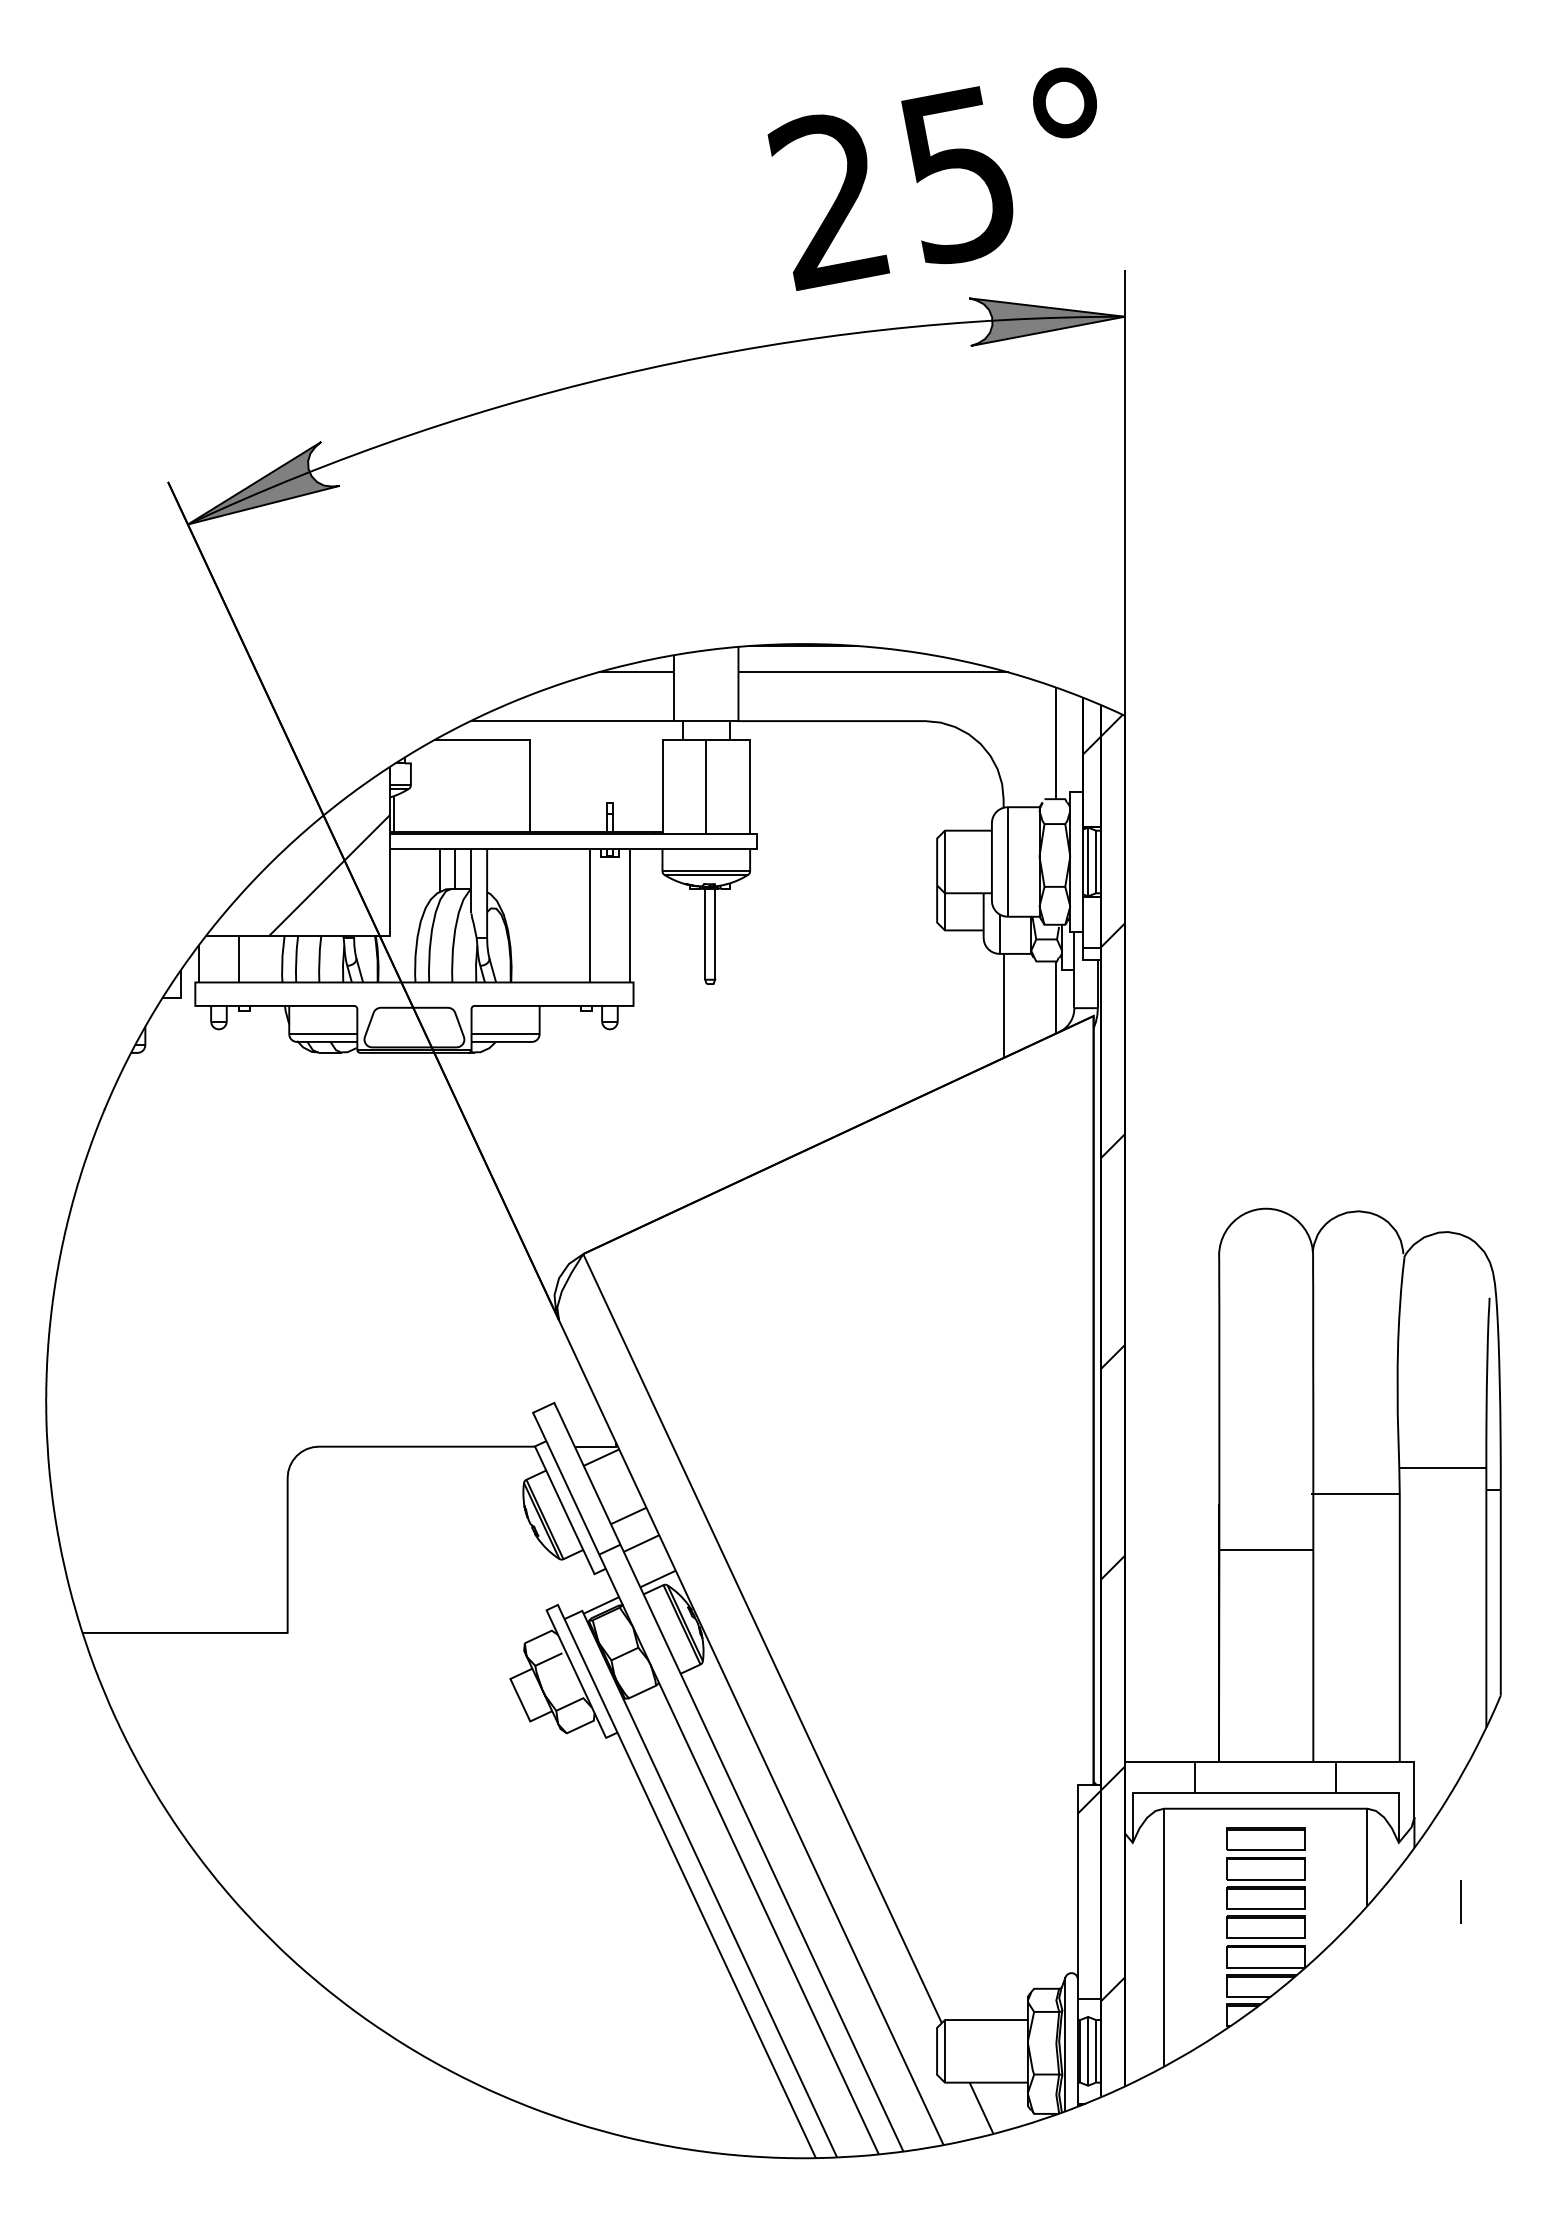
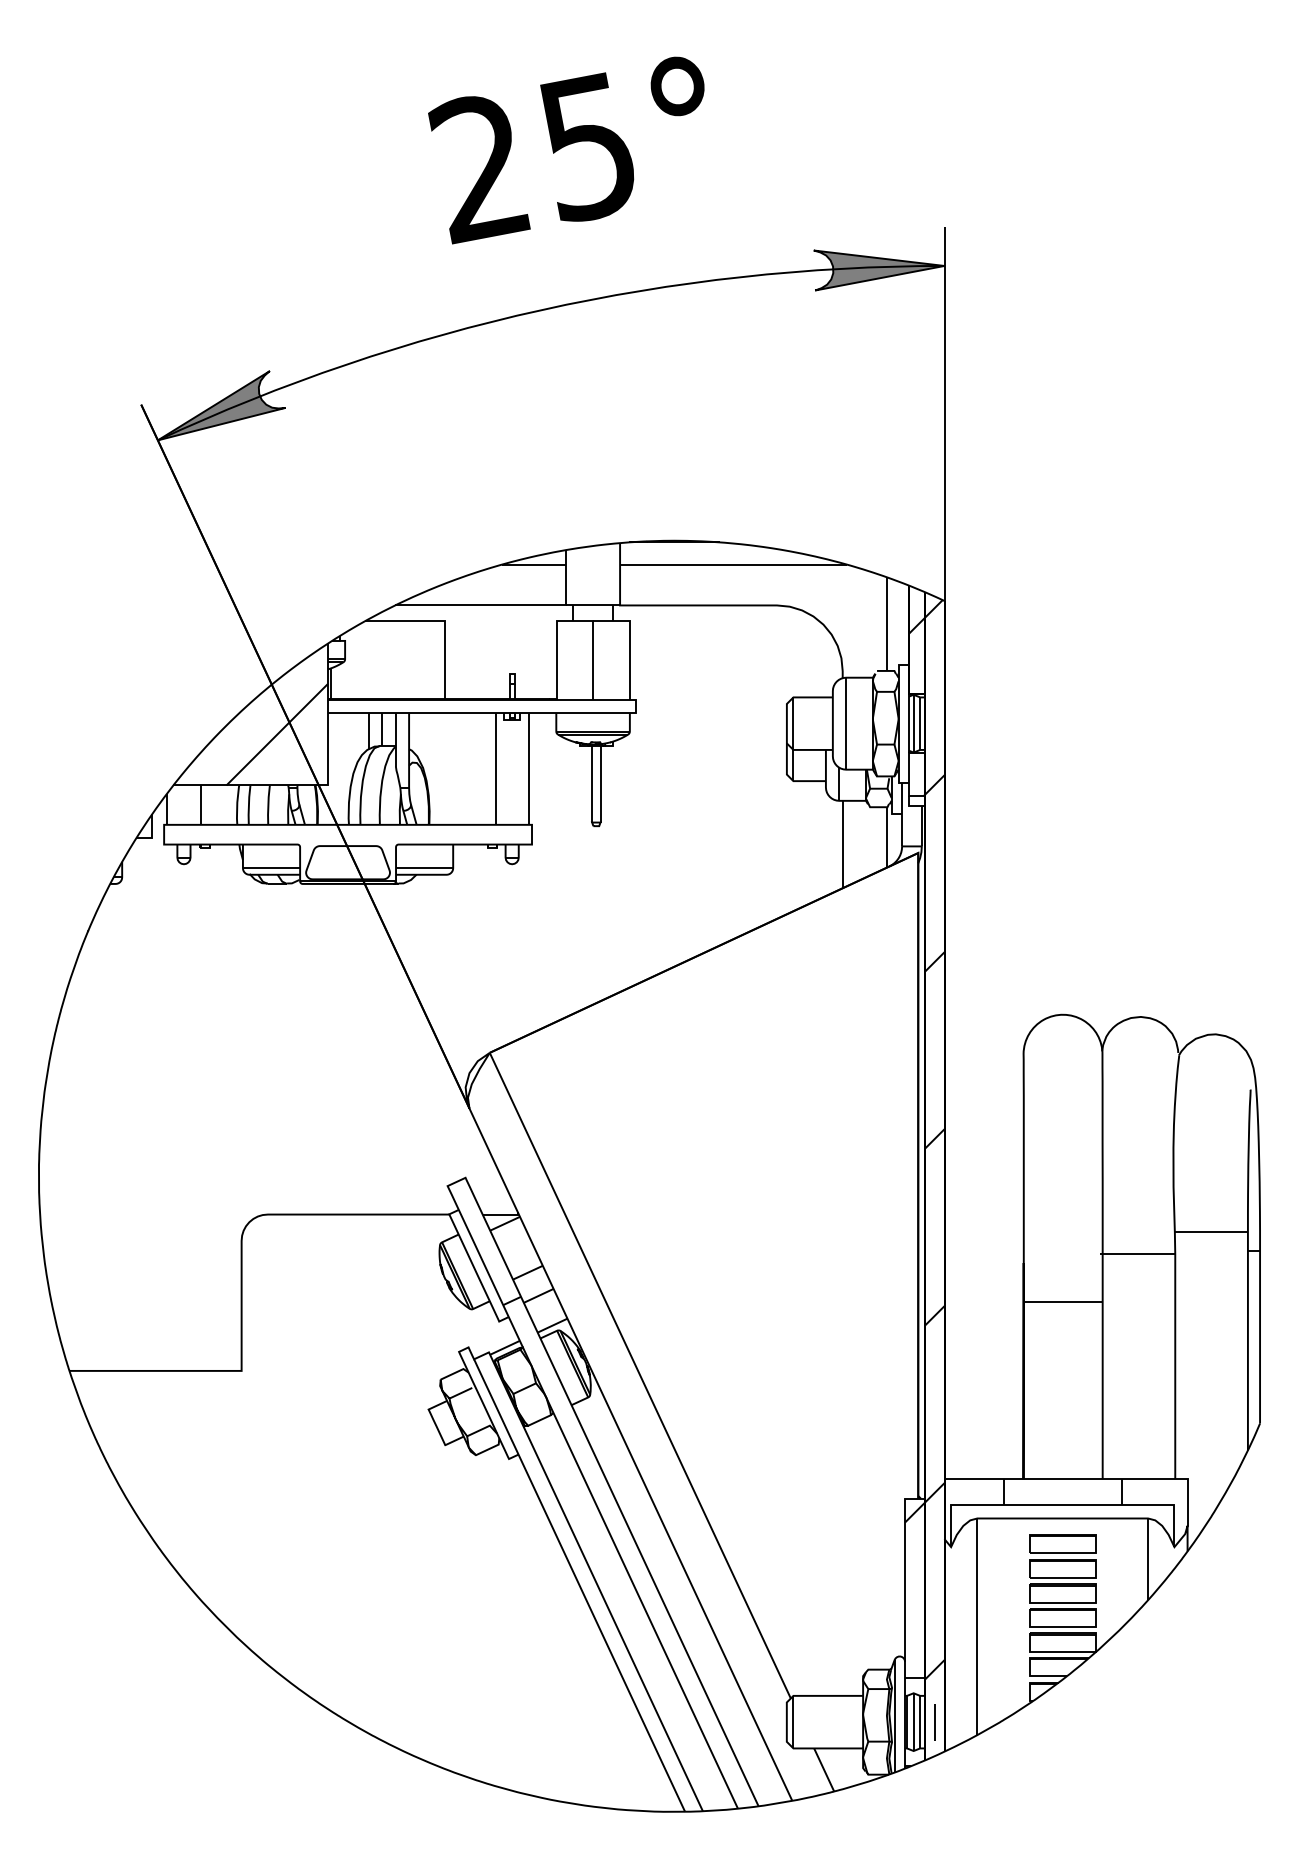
text: (931, 178) -> (565, 149), moved
line: (1460, 1901) -> (934, 1721), moved

